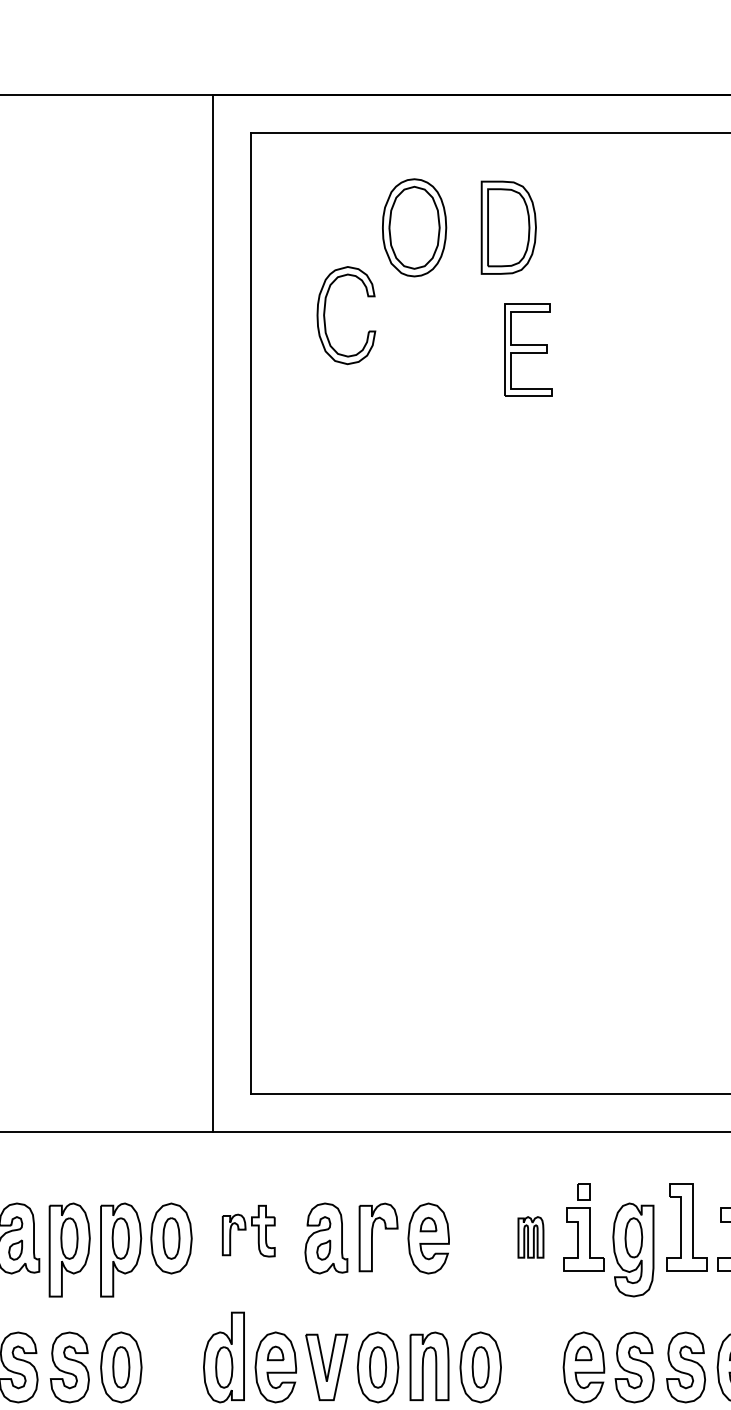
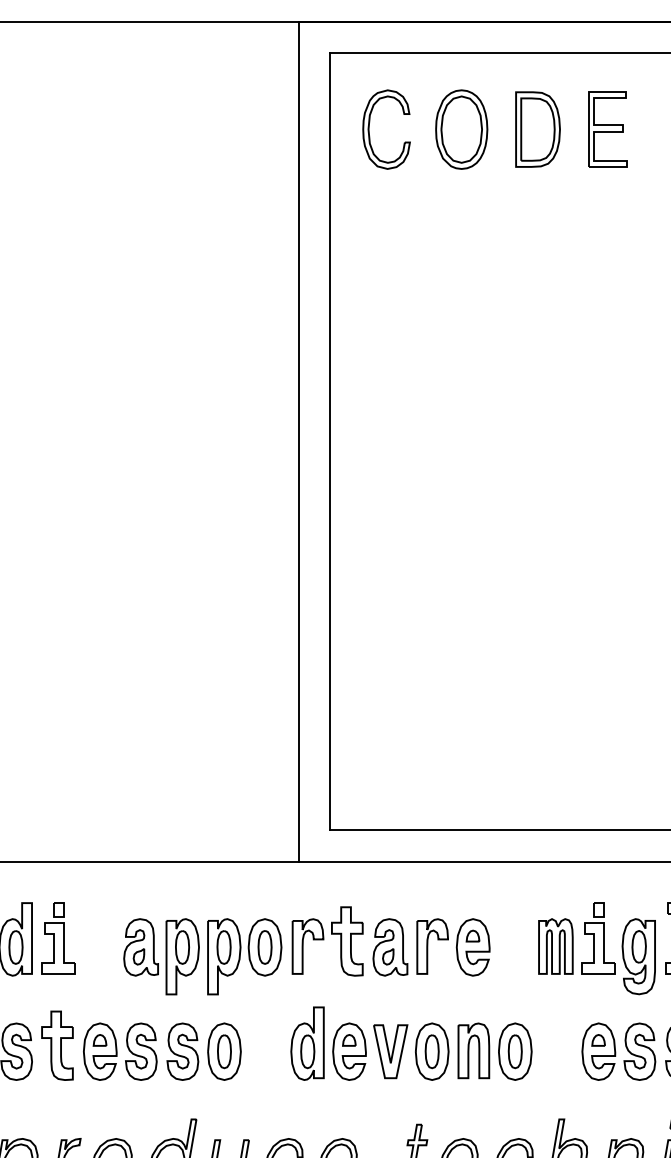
part: (325, 315) -> (369, 129), moved
part: (527, 350) -> (607, 129), moved
part: (248, 1231) -> (327, 941), size x1.67
part: (530, 1237) -> (555, 946), size x1.67

